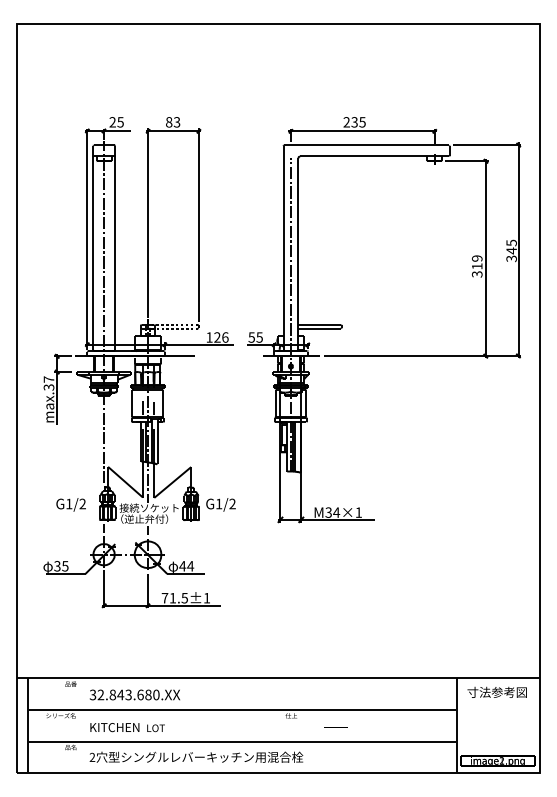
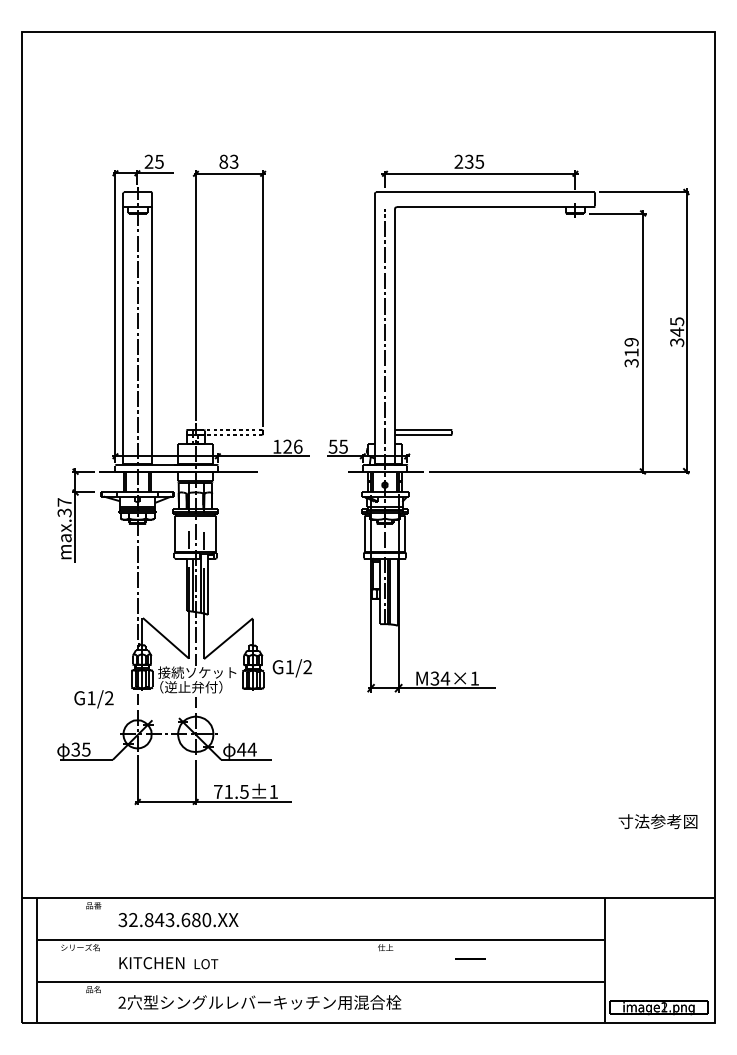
text: (70, 504) -> (93, 699), moved
text: (496, 692) -> (657, 821), moved
text: (335, 727) -> (470, 958), moved

